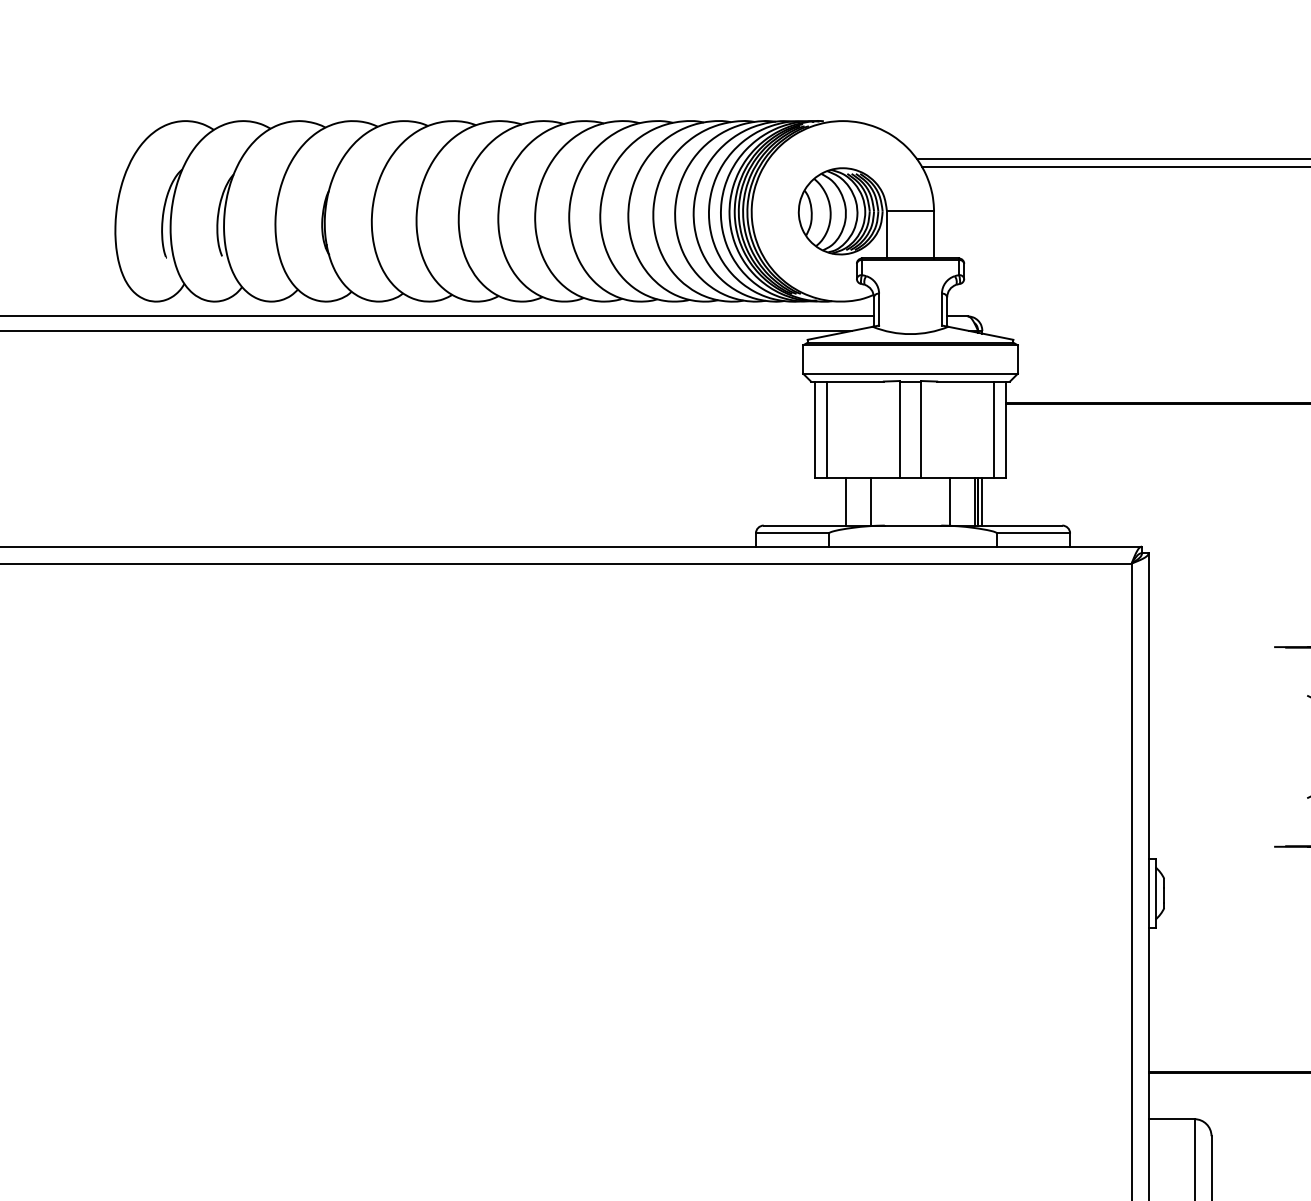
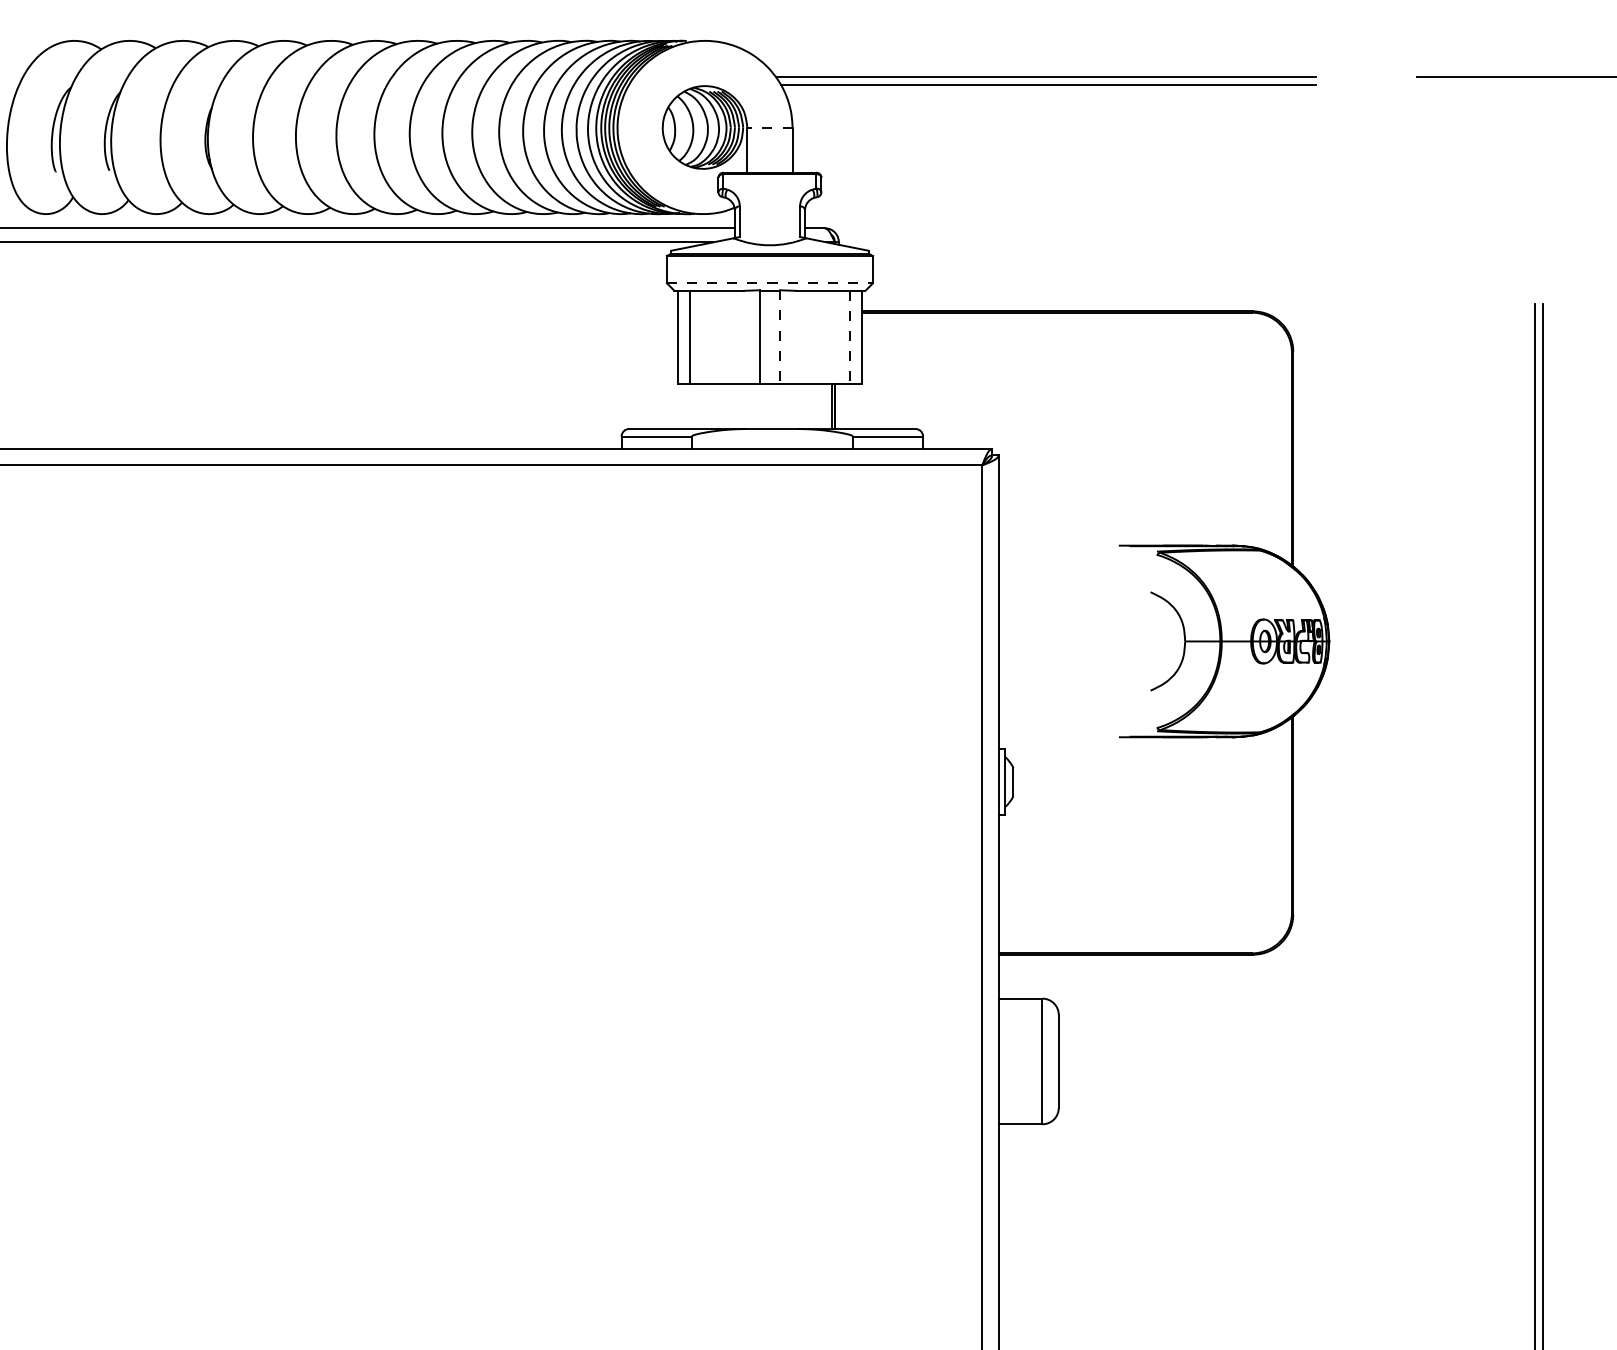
line: (910, 211) -> (769, 127), solid -> dashed
line: (911, 373) -> (770, 283), solid -> dashed
line: (921, 430) -> (780, 337), solid -> dashed
line: (994, 430) -> (850, 337), solid -> dashed
line: (845, 502) -> (707, 406), removed
line: (870, 502) -> (731, 406), removed
line: (950, 502) -> (808, 406), removed
line: (981, 502) -> (838, 406), removed

